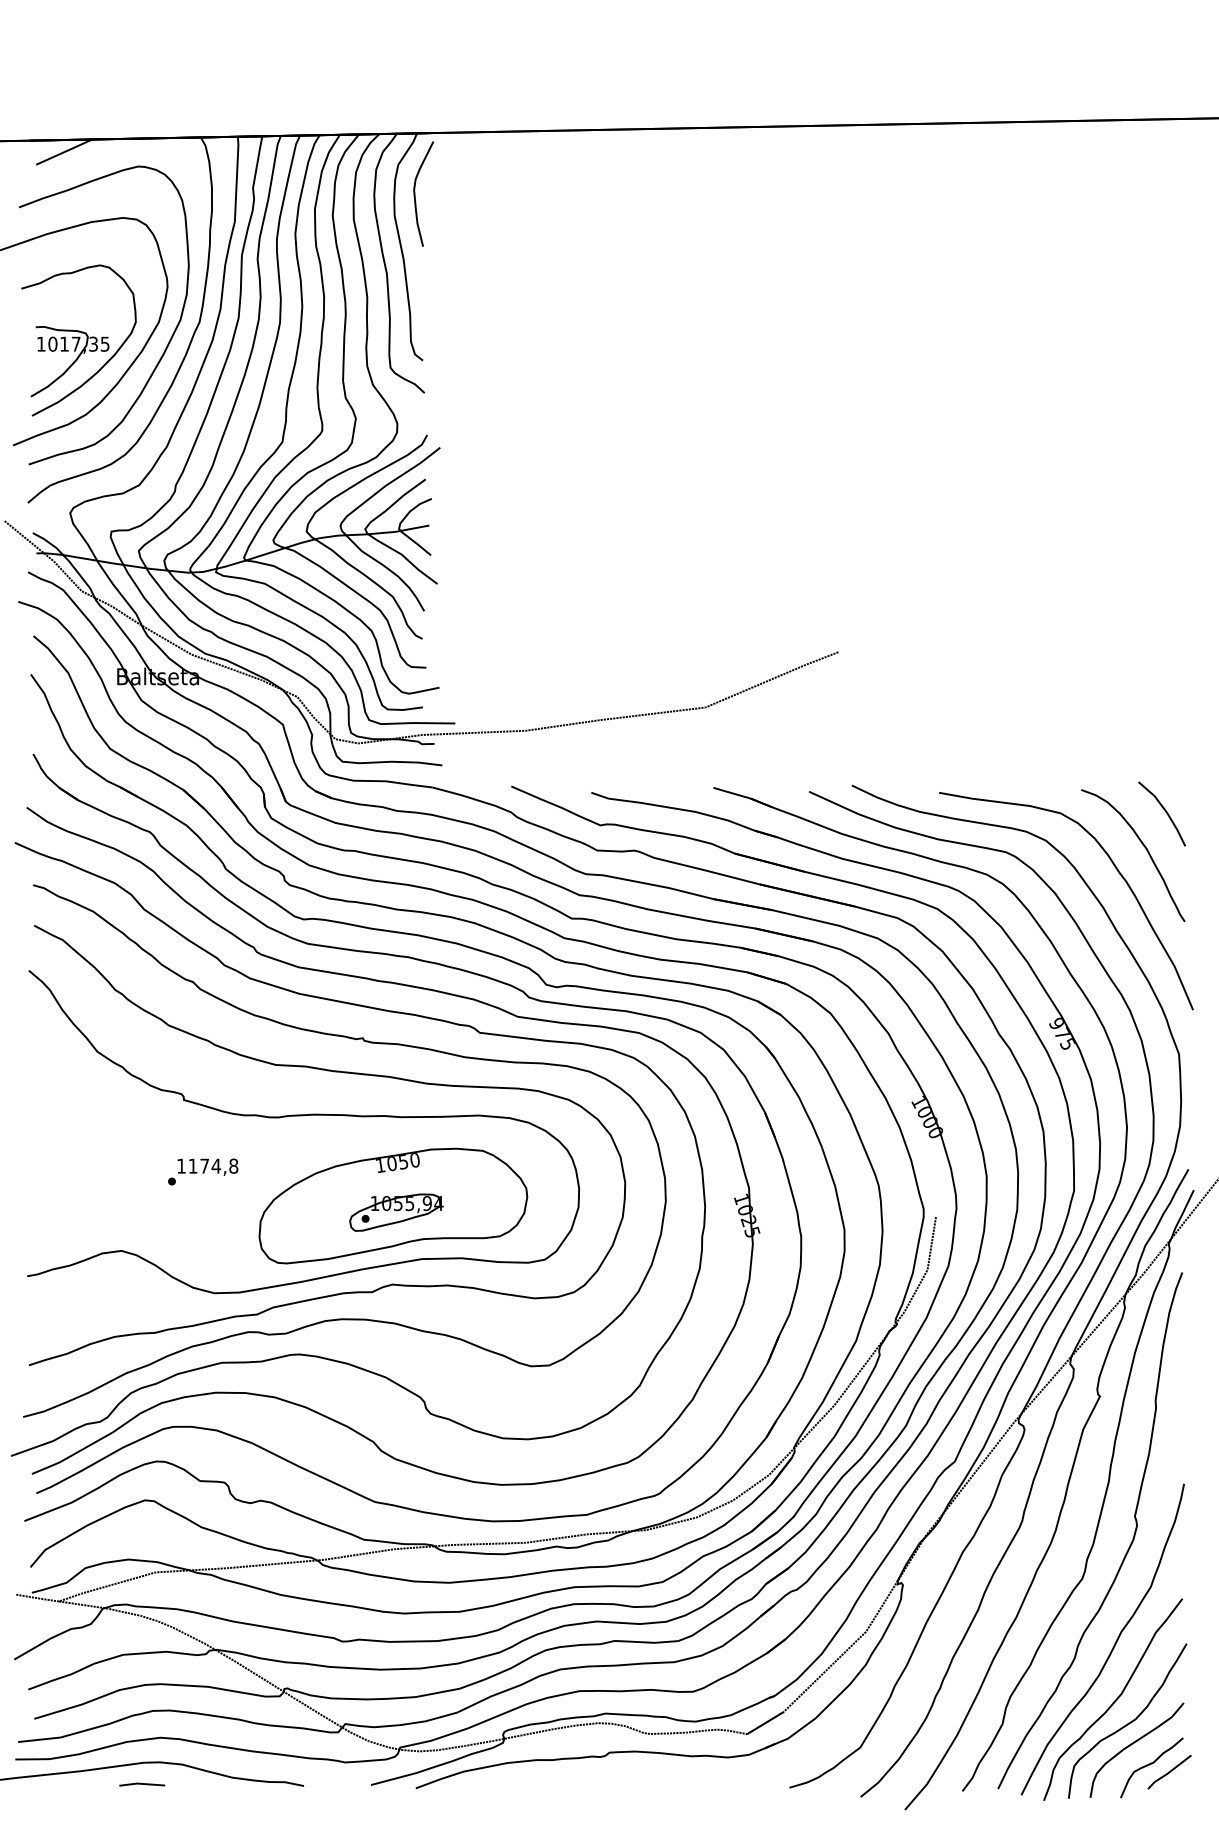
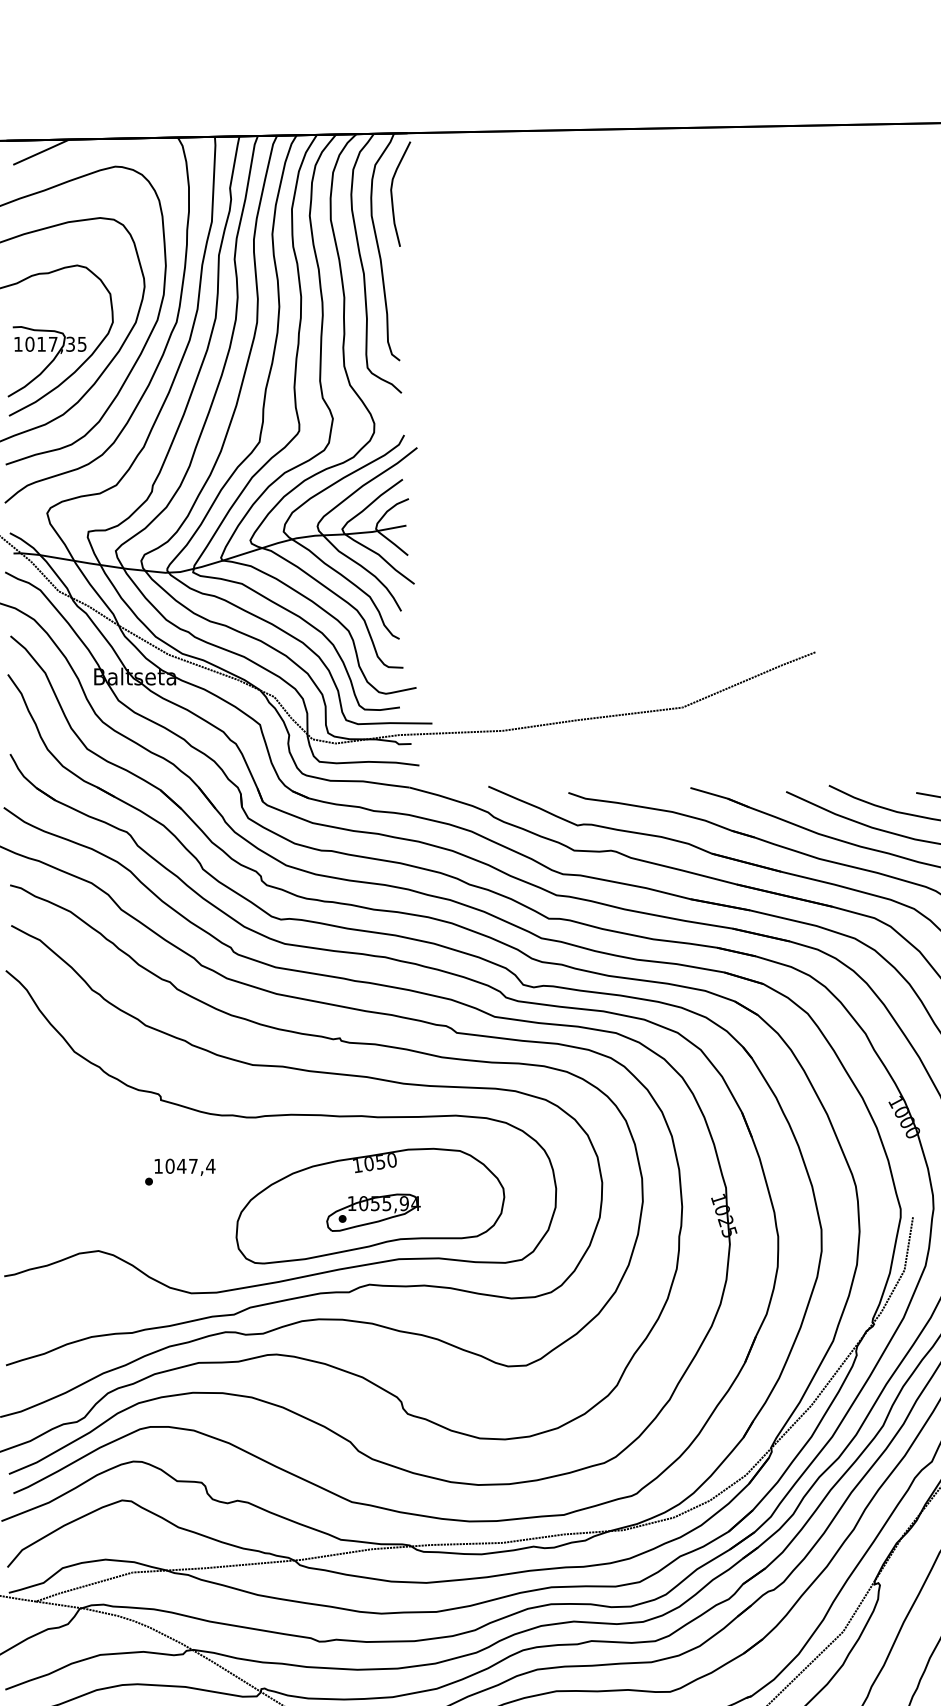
text: (213, 1165) -> (190, 1165), 1174,8 -> 1047,4

